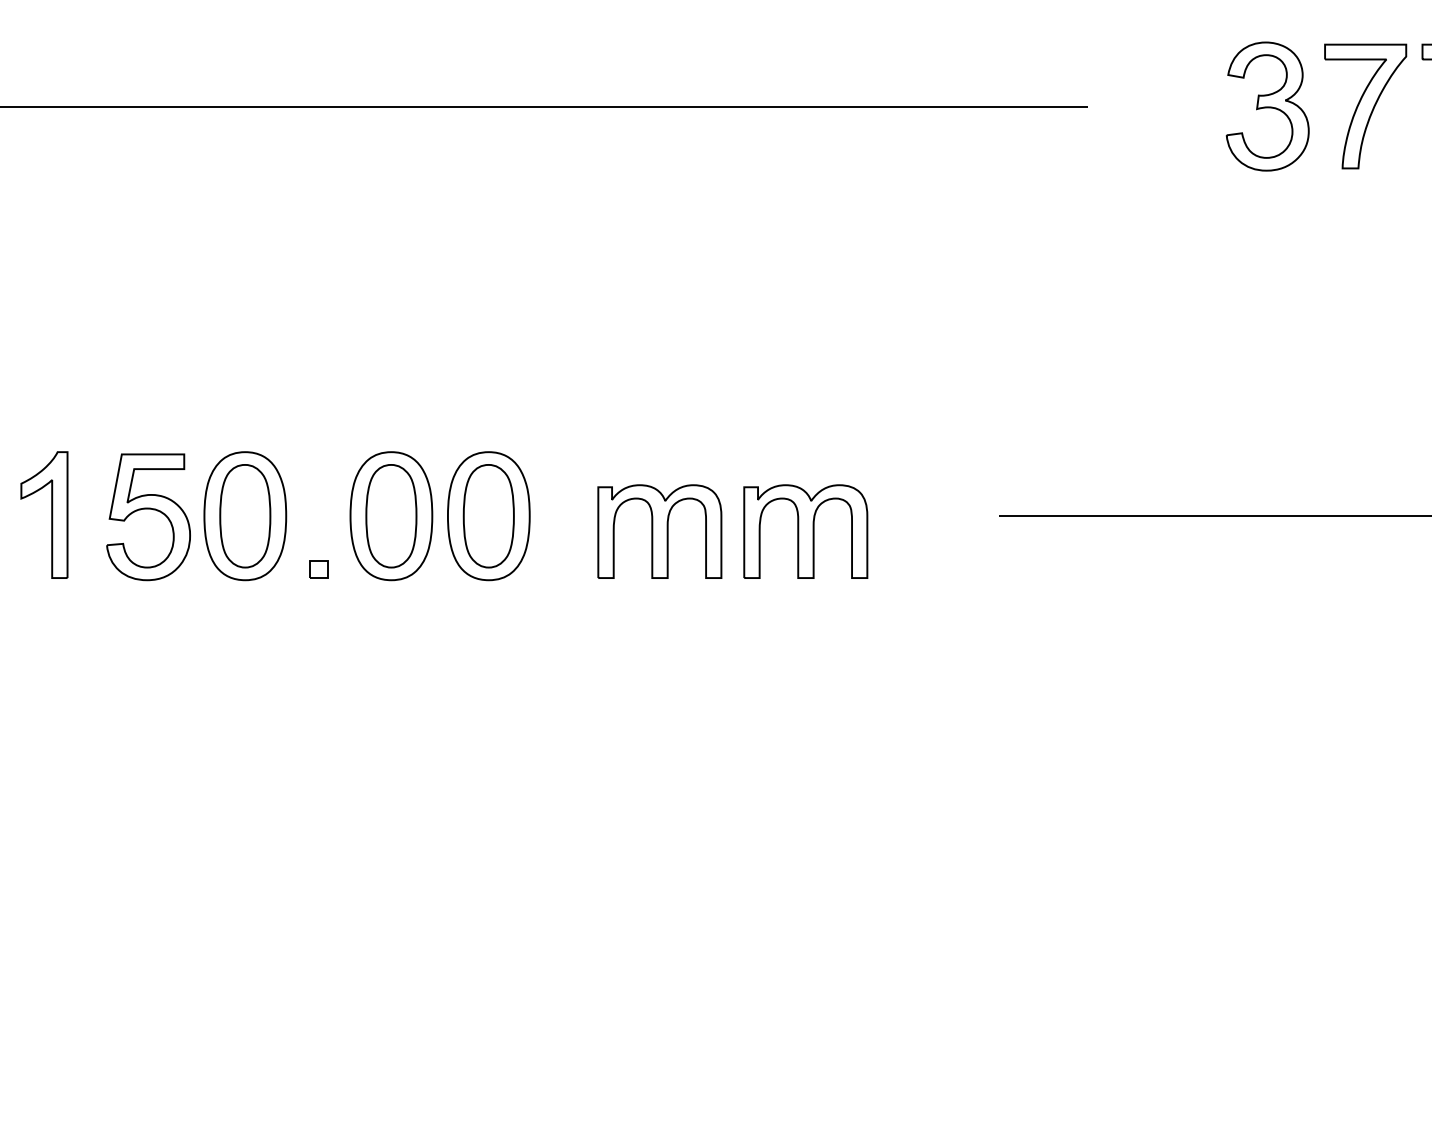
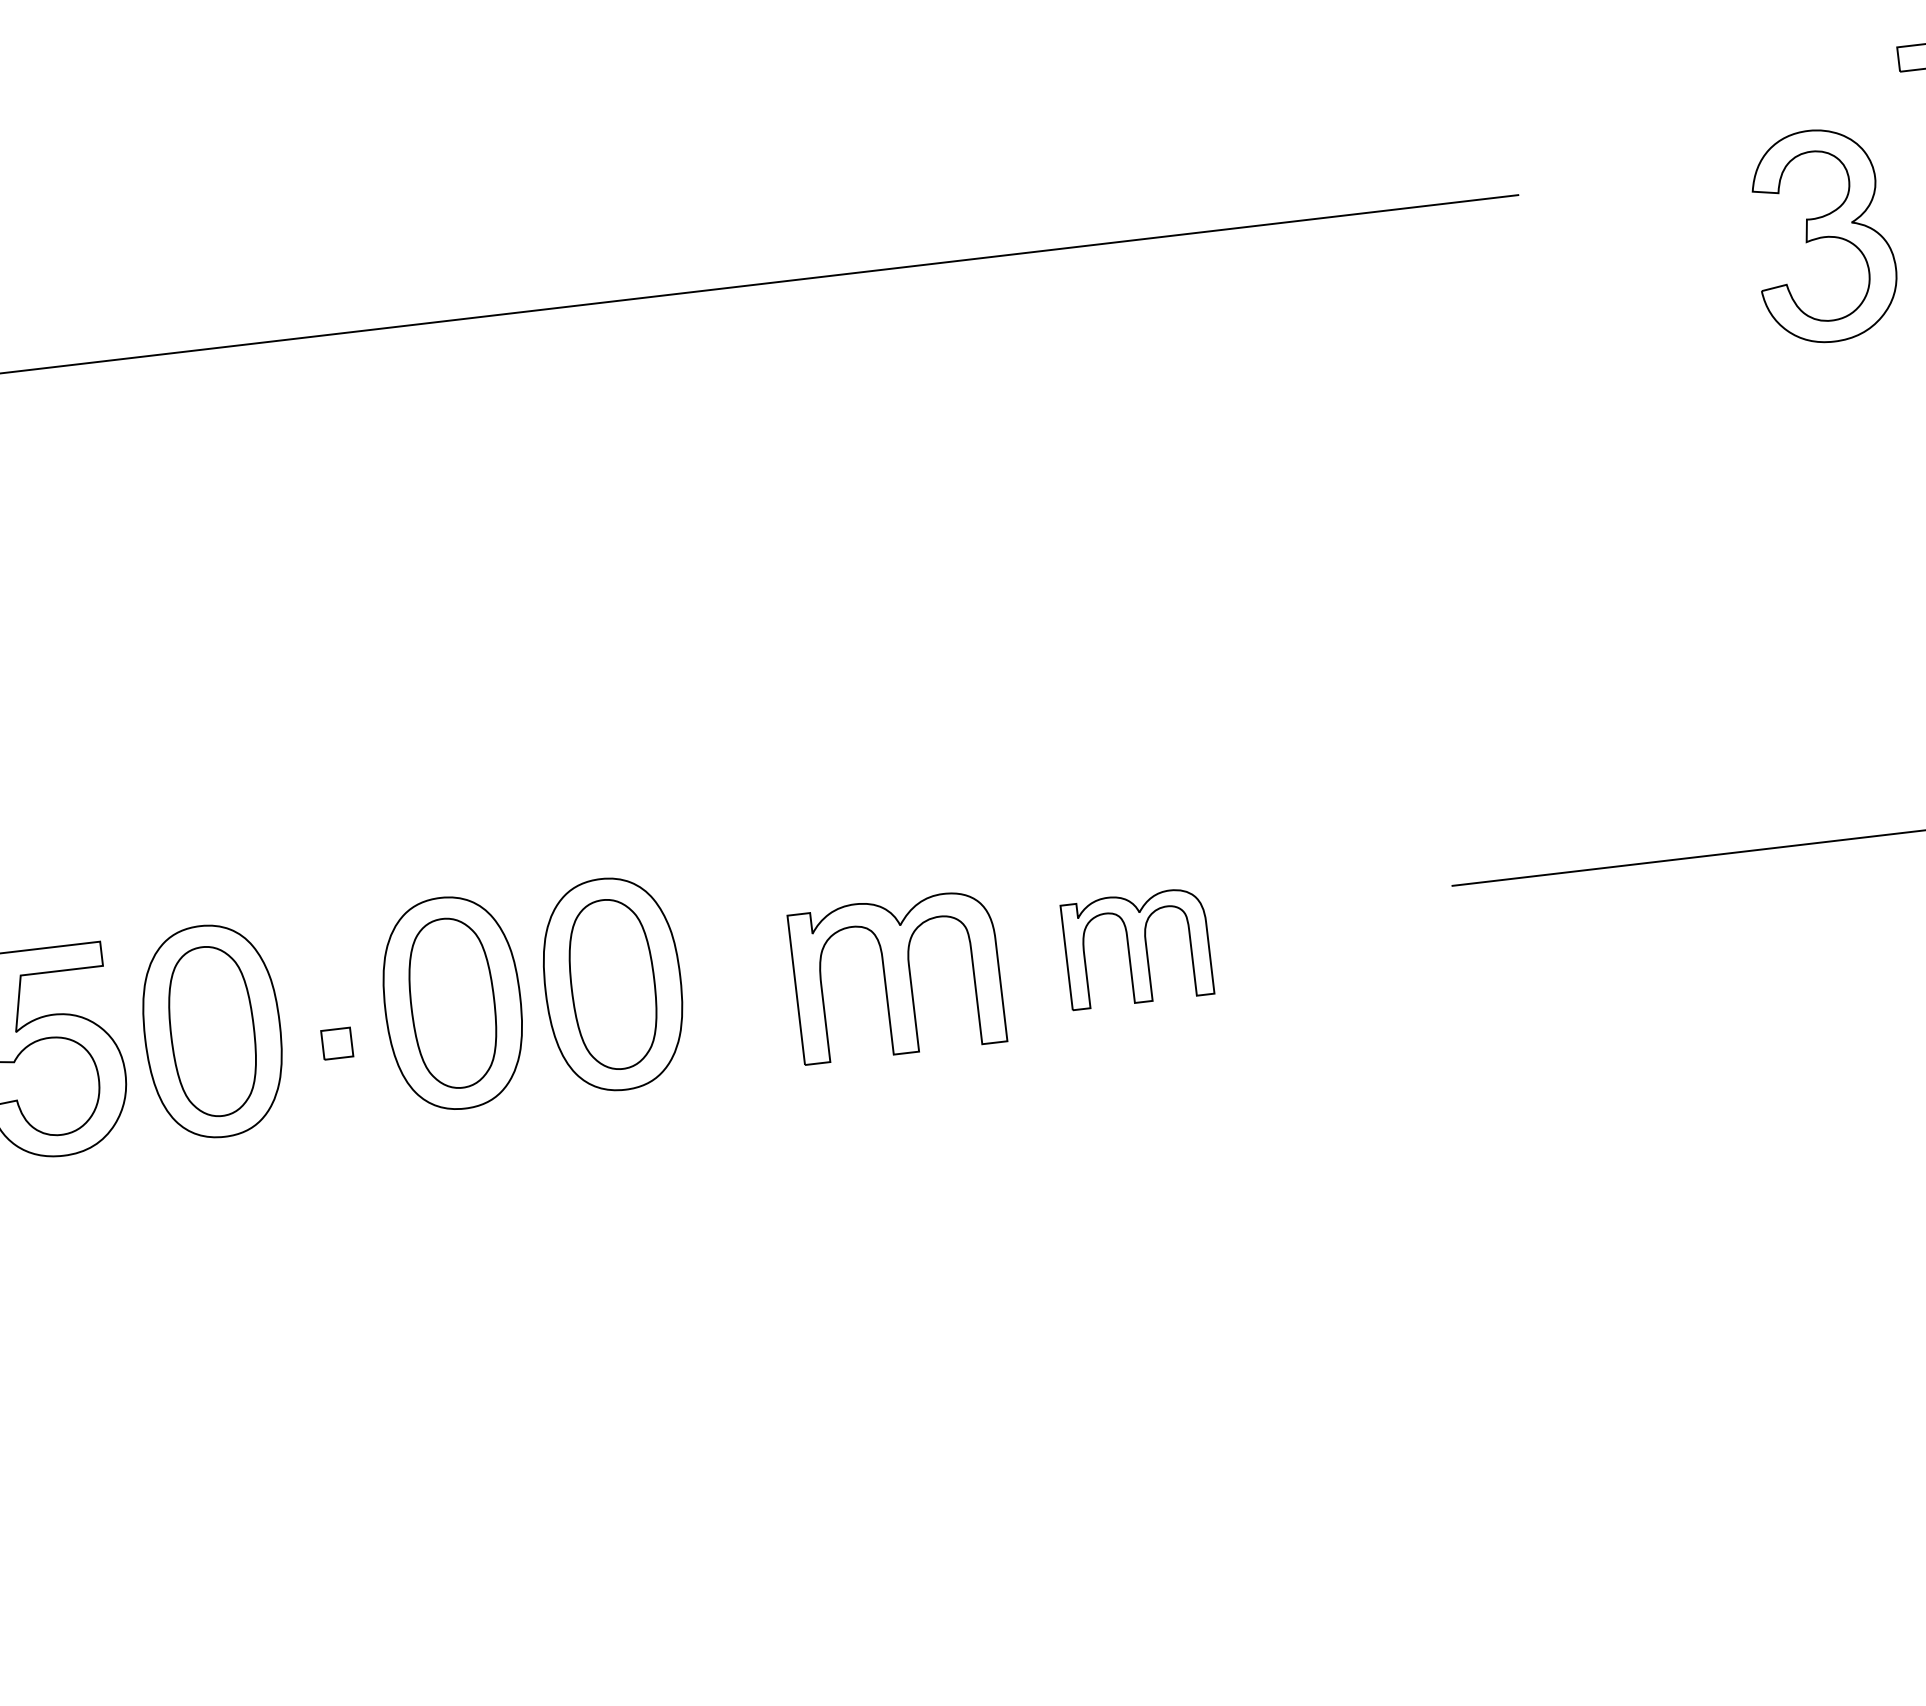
part: (1267, 106) -> (1823, 235), moved
part: (805, 531) -> (1136, 948), size x0.7
part: (318, 569) -> (336, 1044), moved

